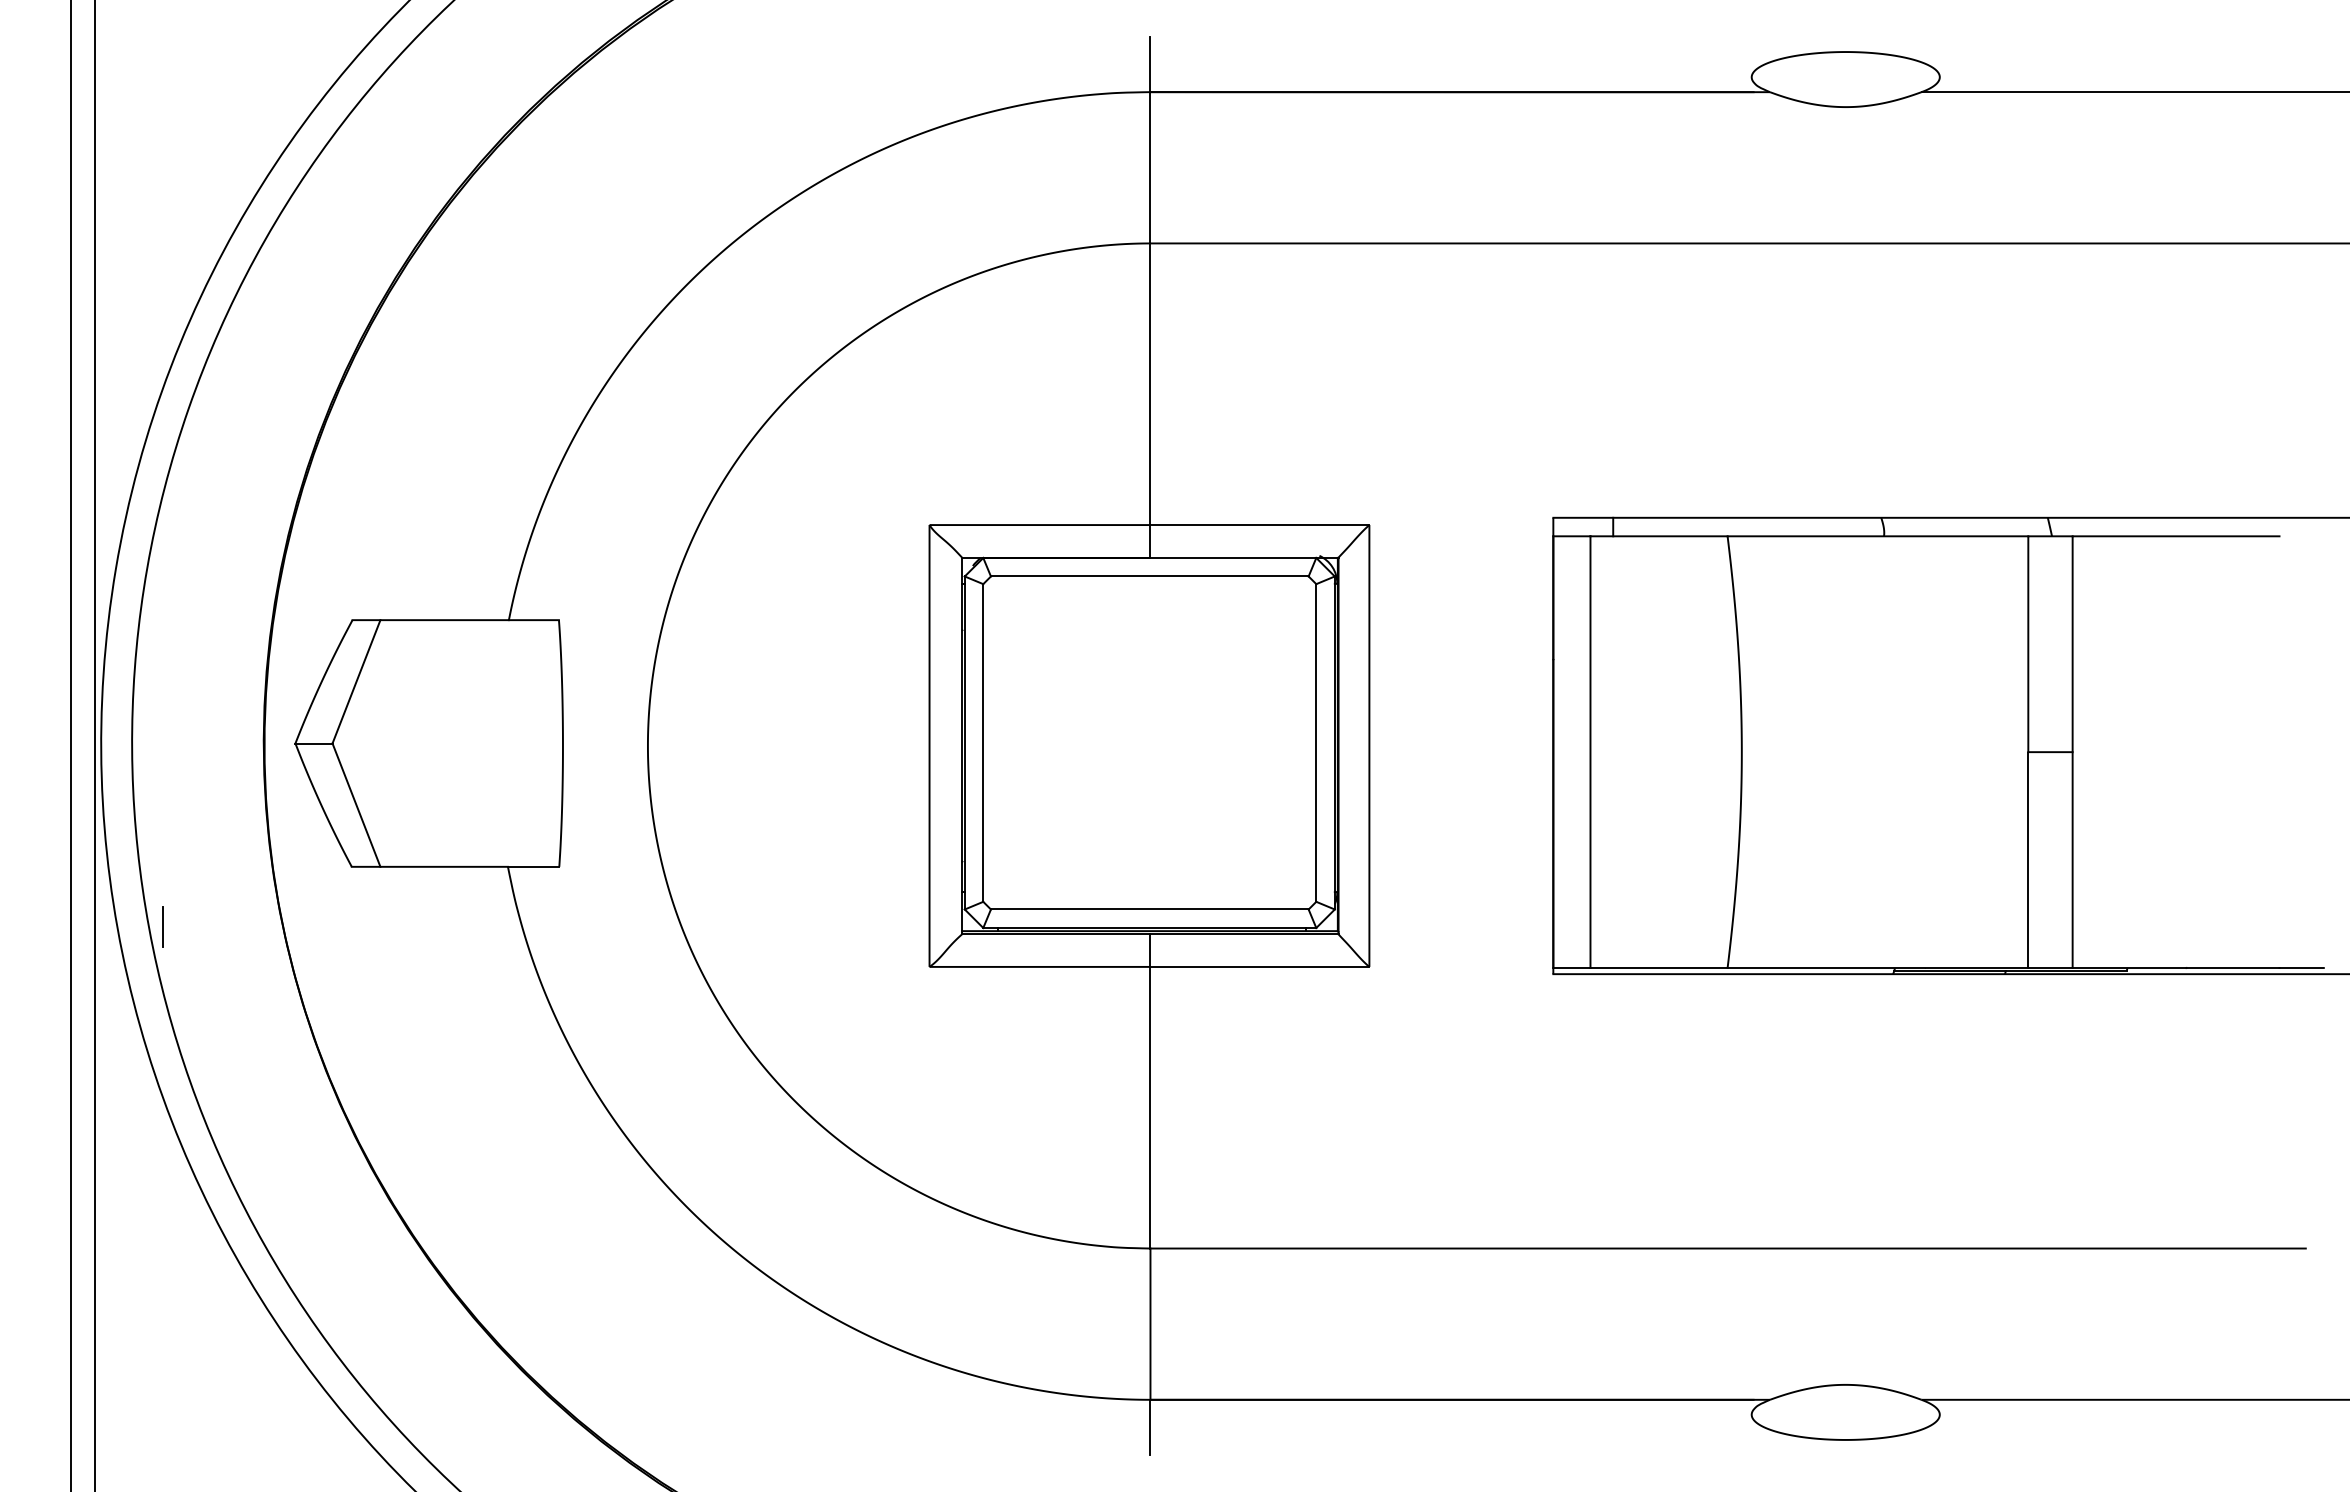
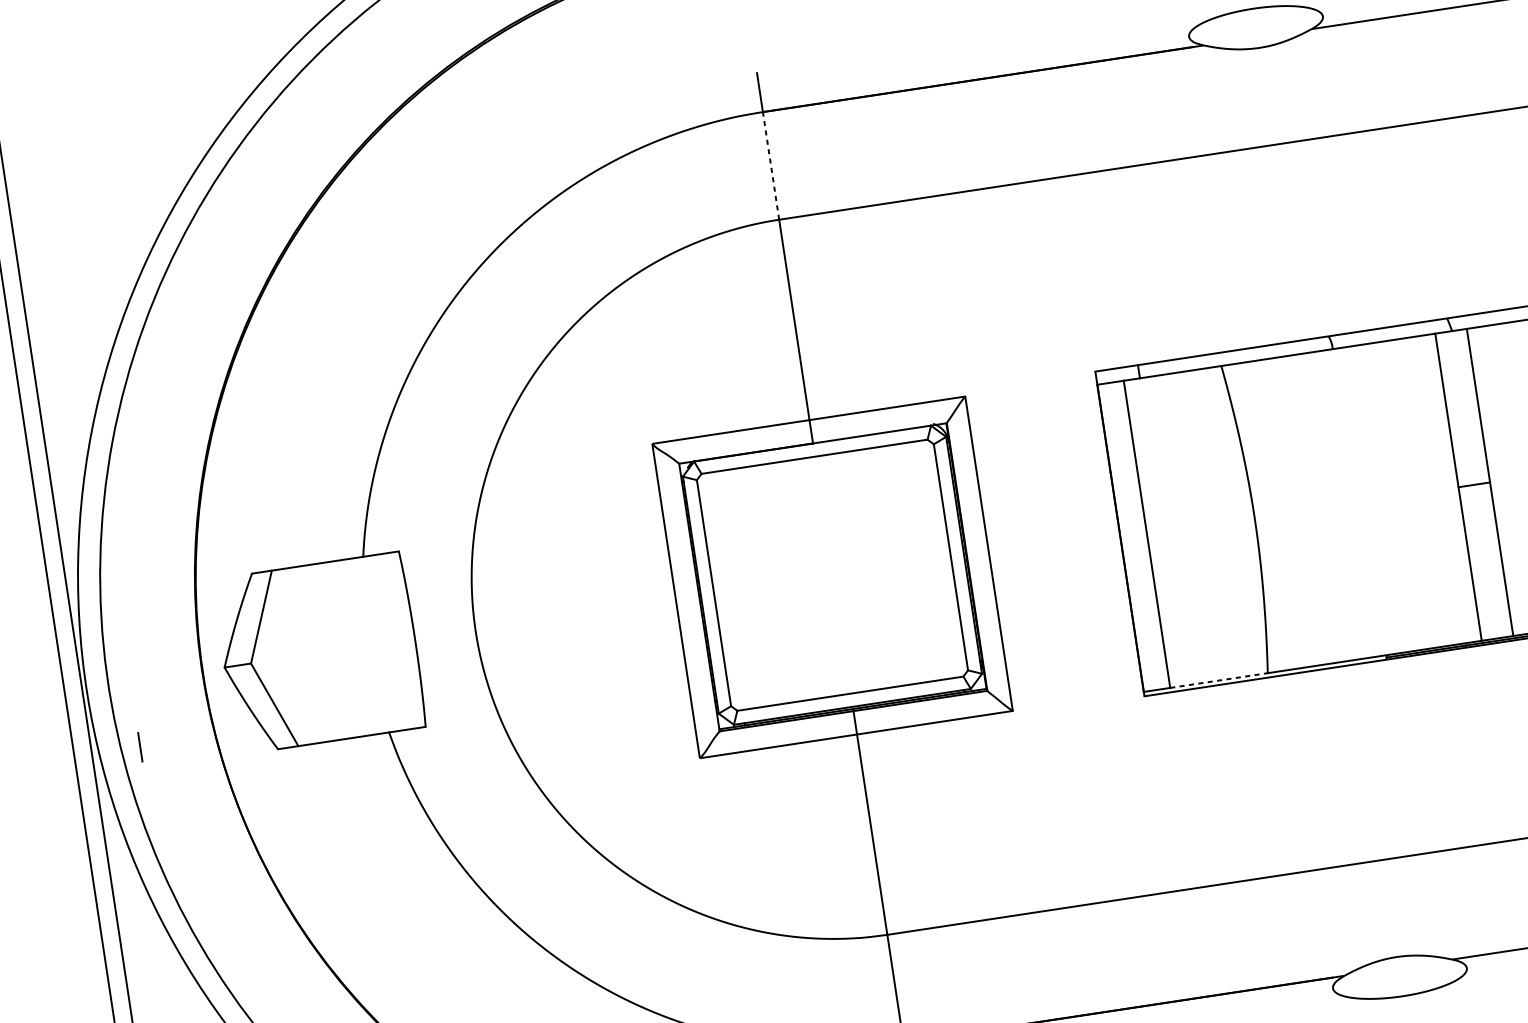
line: (1150, 167) -> (771, 165), solid -> dashed
line: (162, 926) -> (139, 747), moved
line: (1659, 968) -> (1219, 680), solid -> dashed

